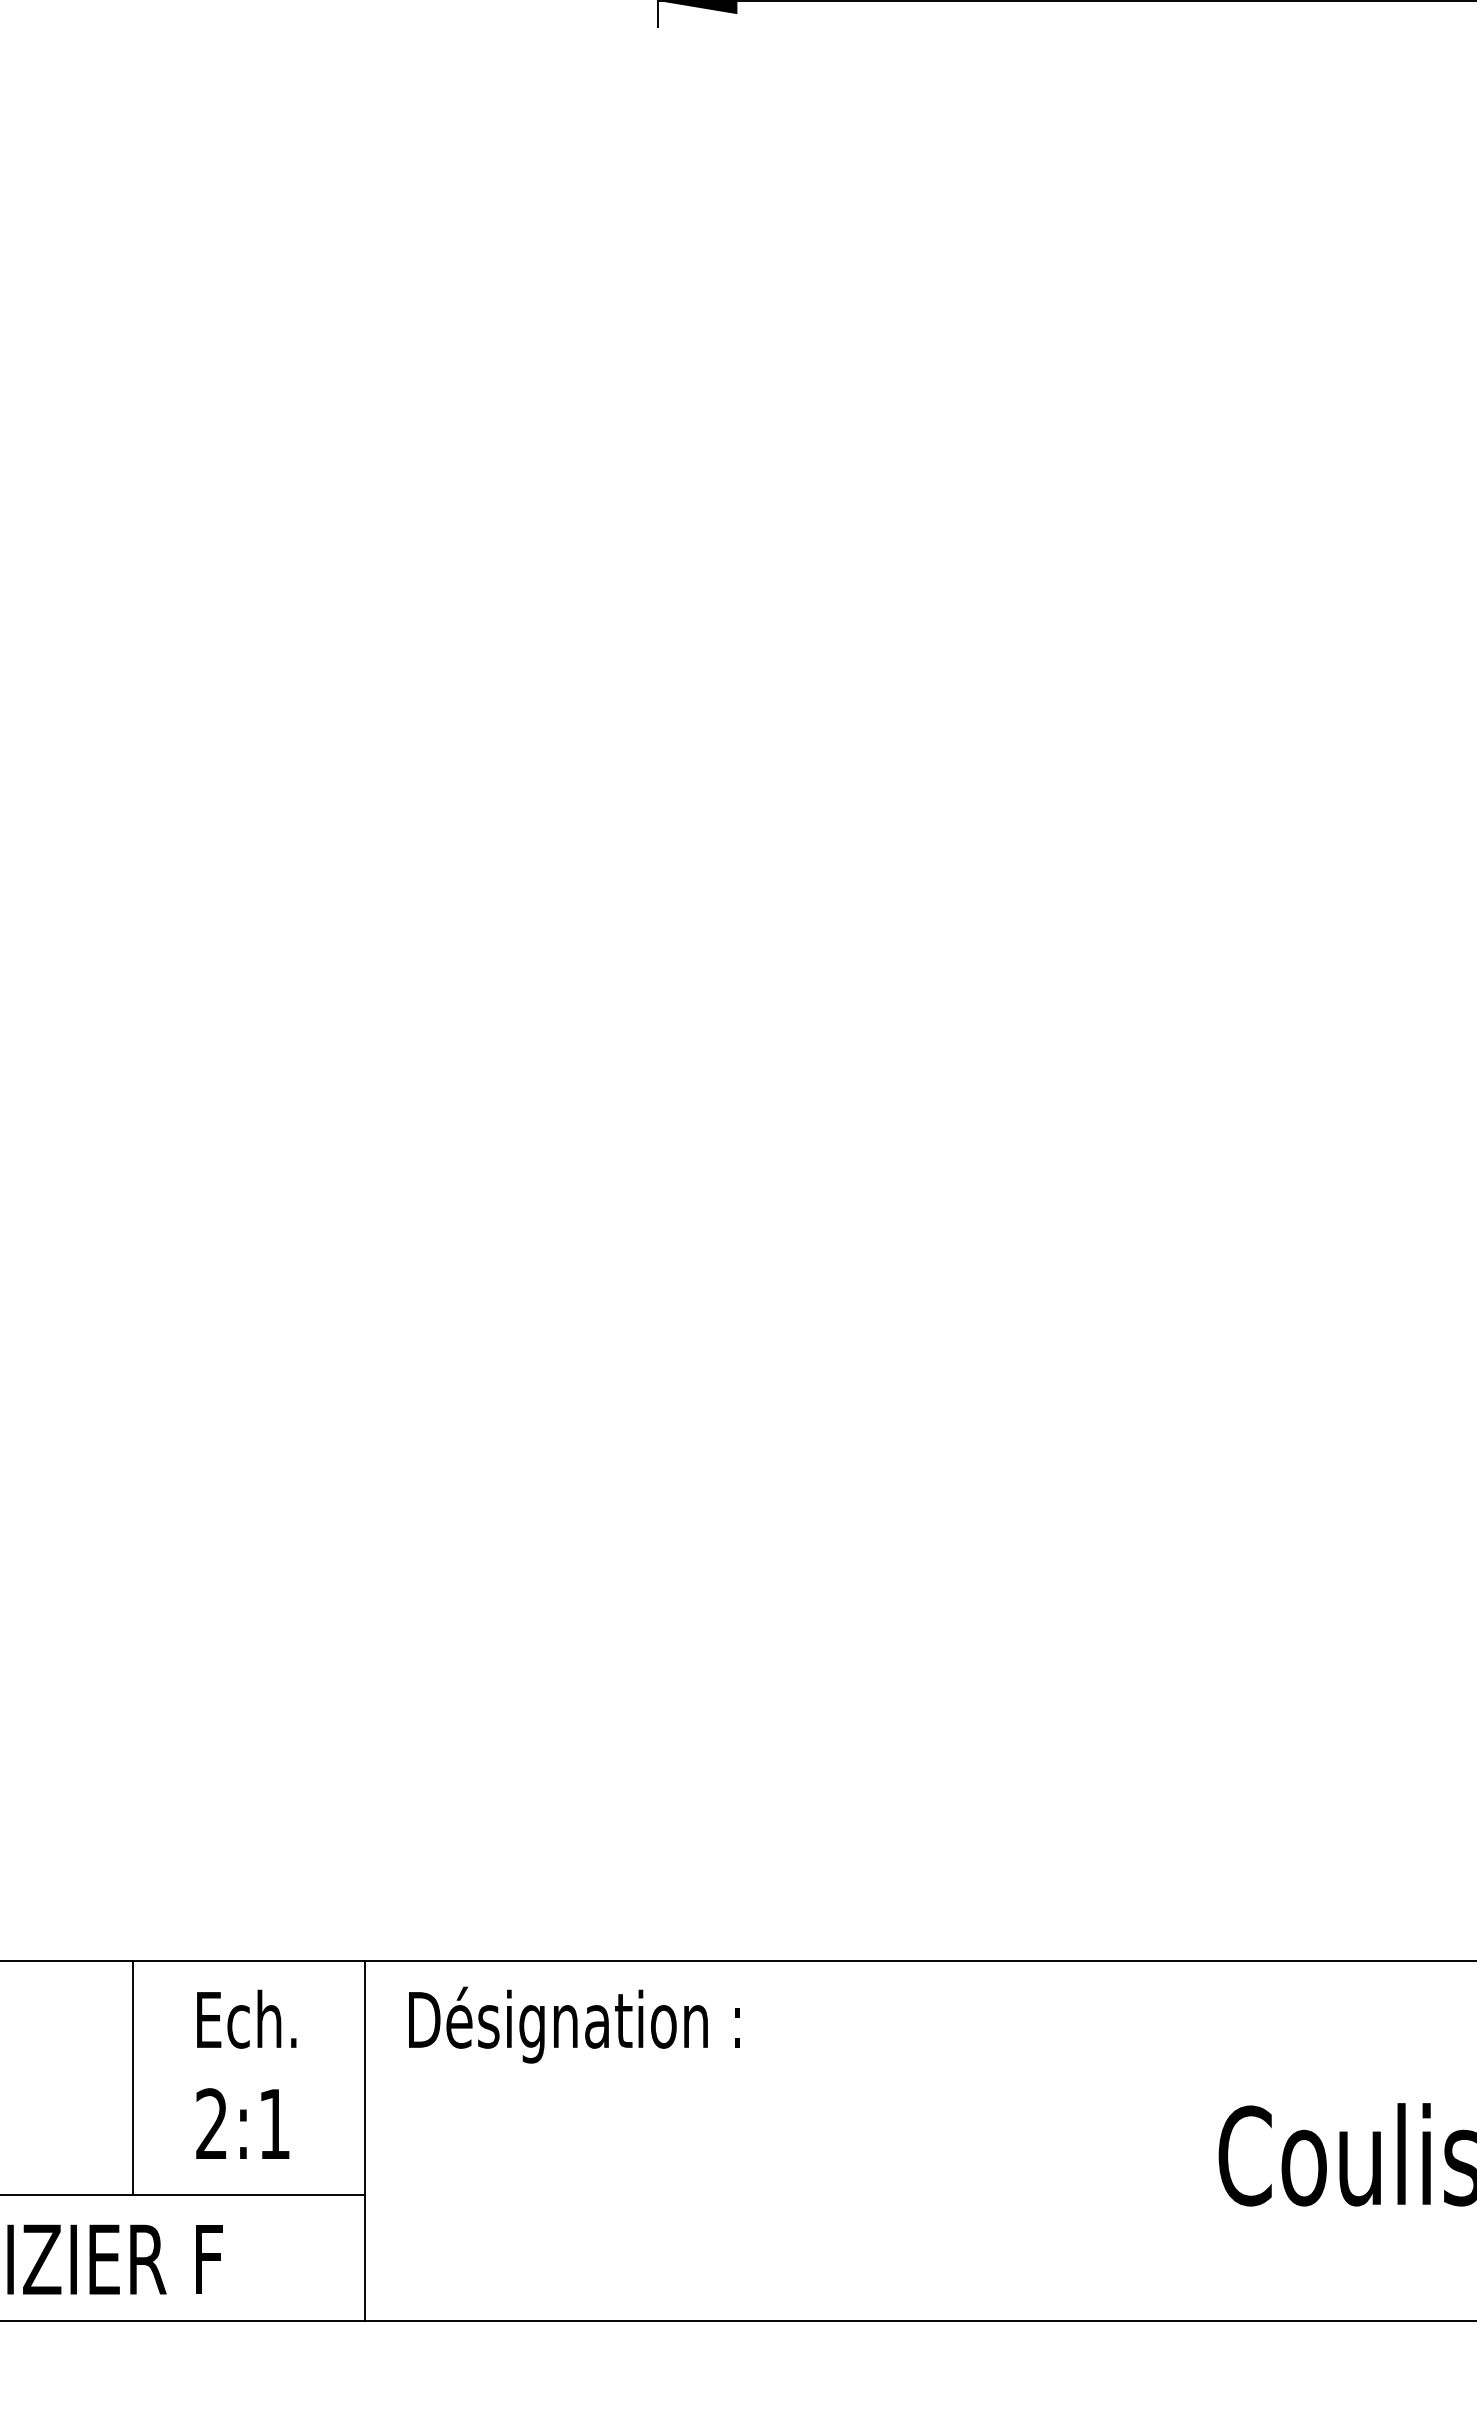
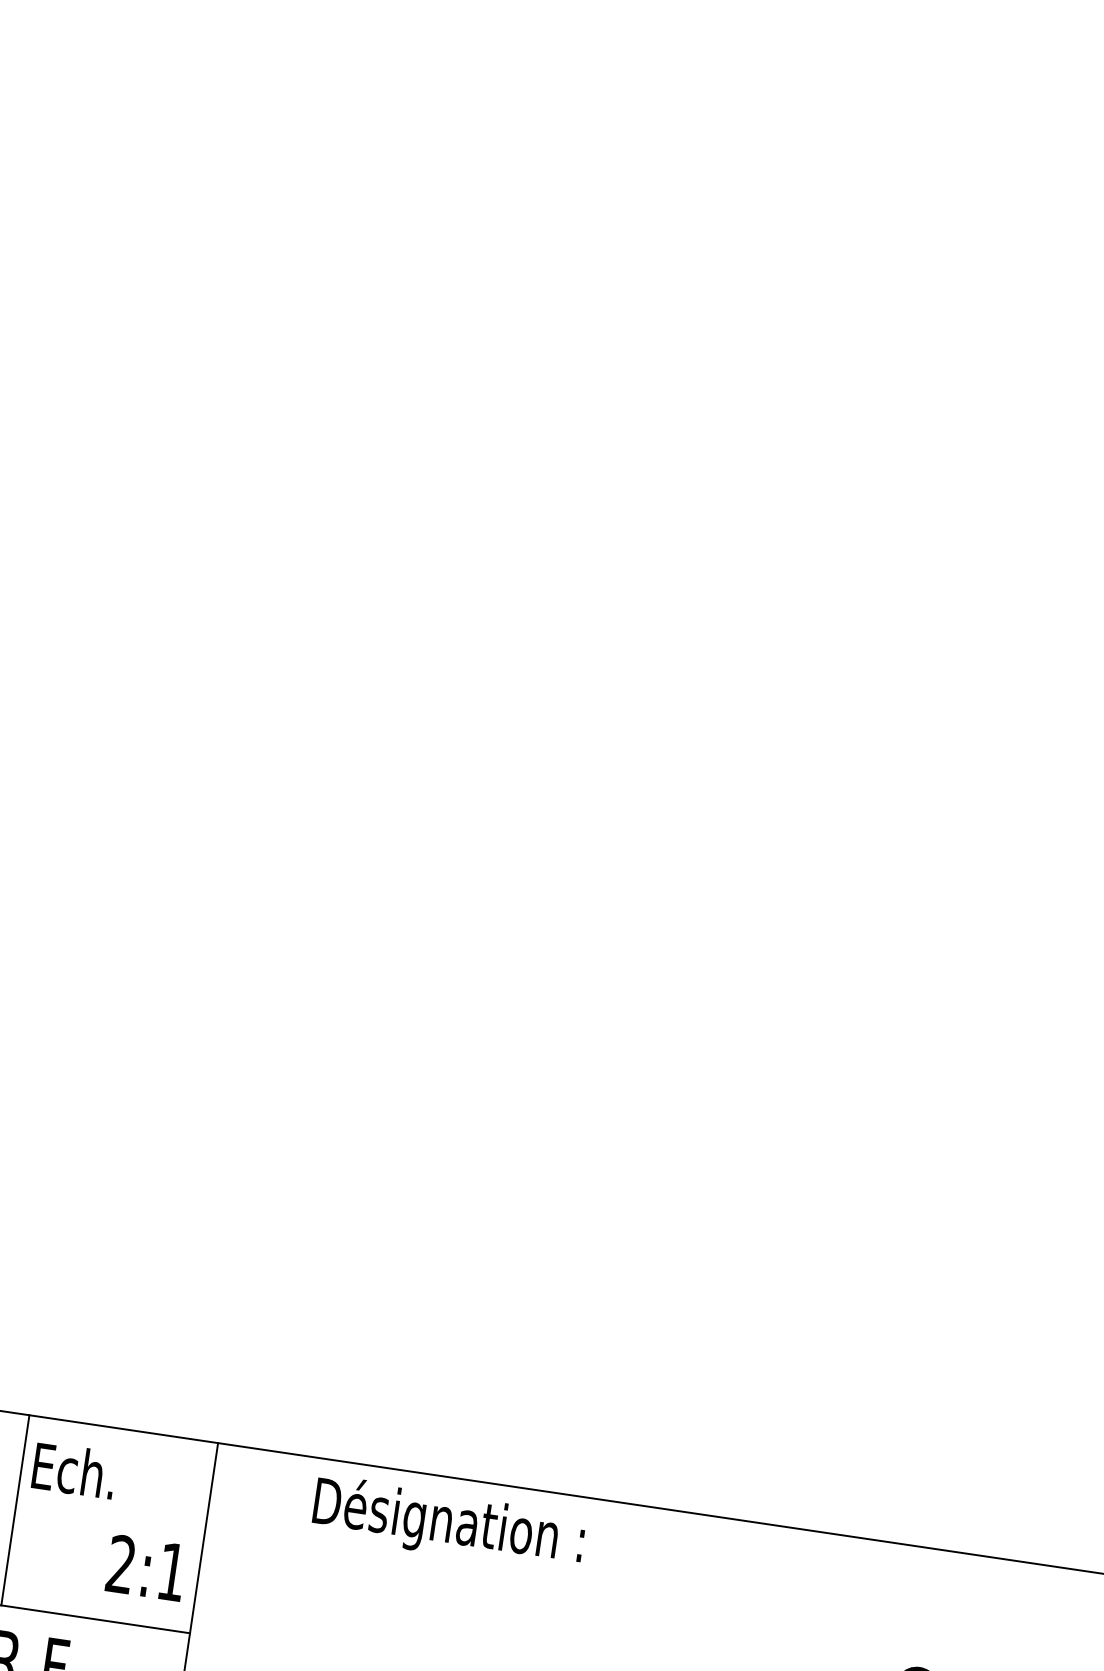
text: (246, 2018) -> (74, 1469), moved
text: (574, 2024) -> (448, 1523), moved
text: (242, 2123) -> (146, 1567), moved

